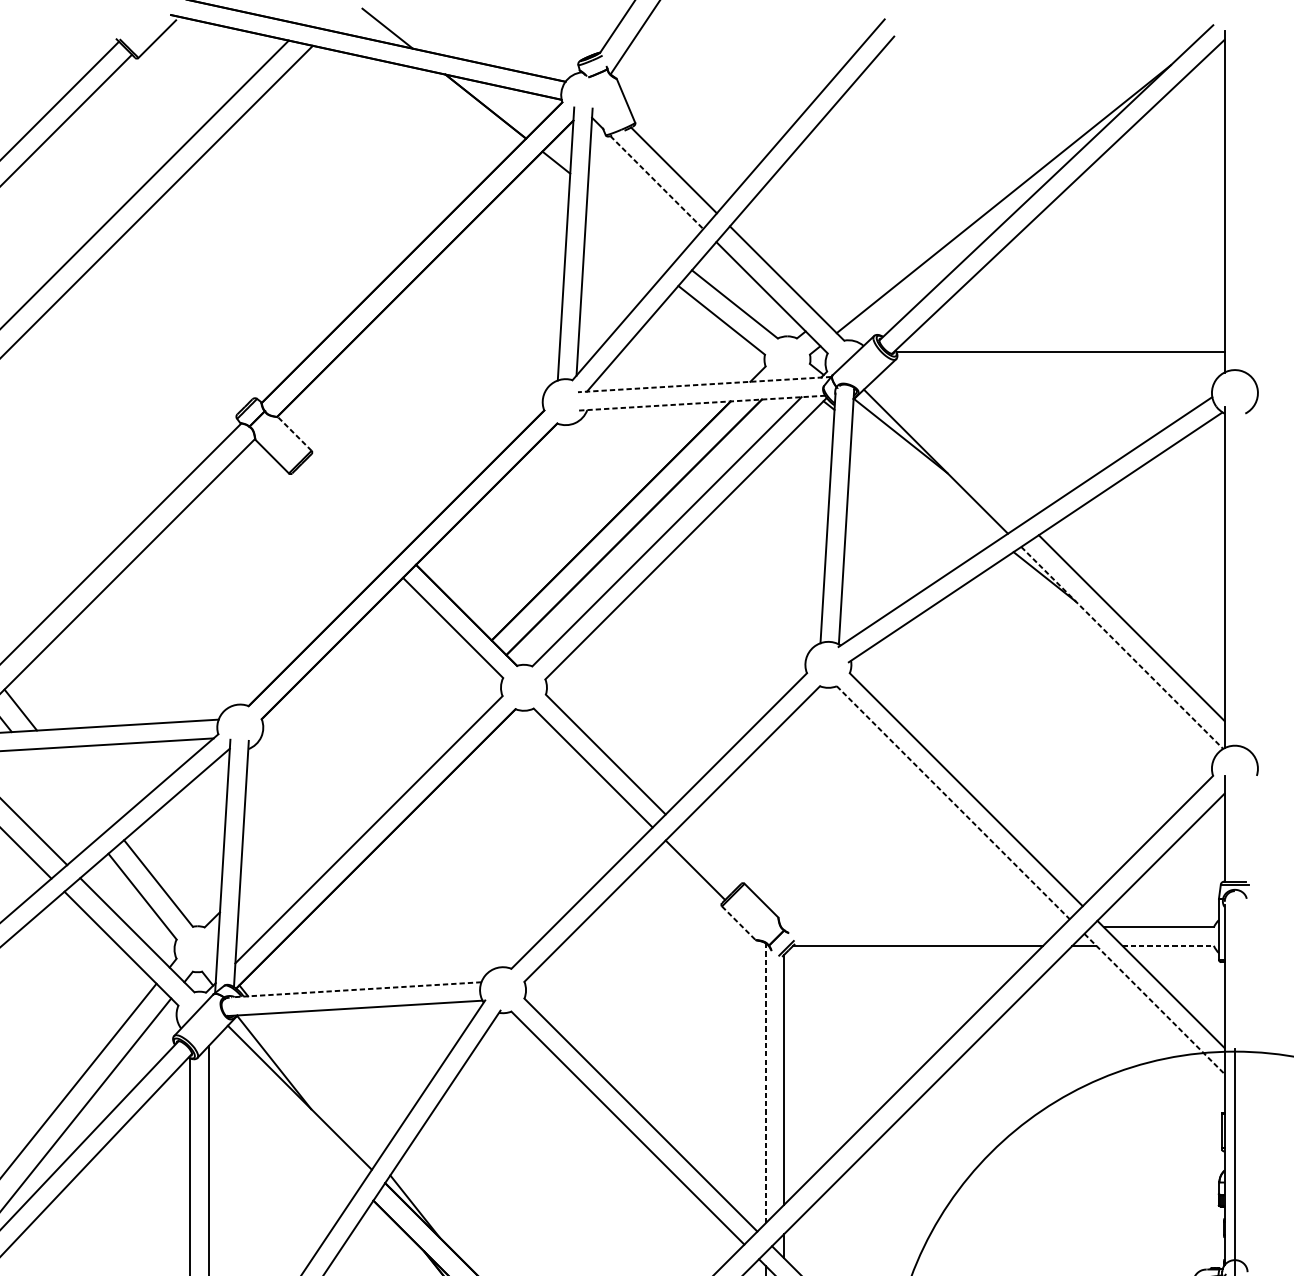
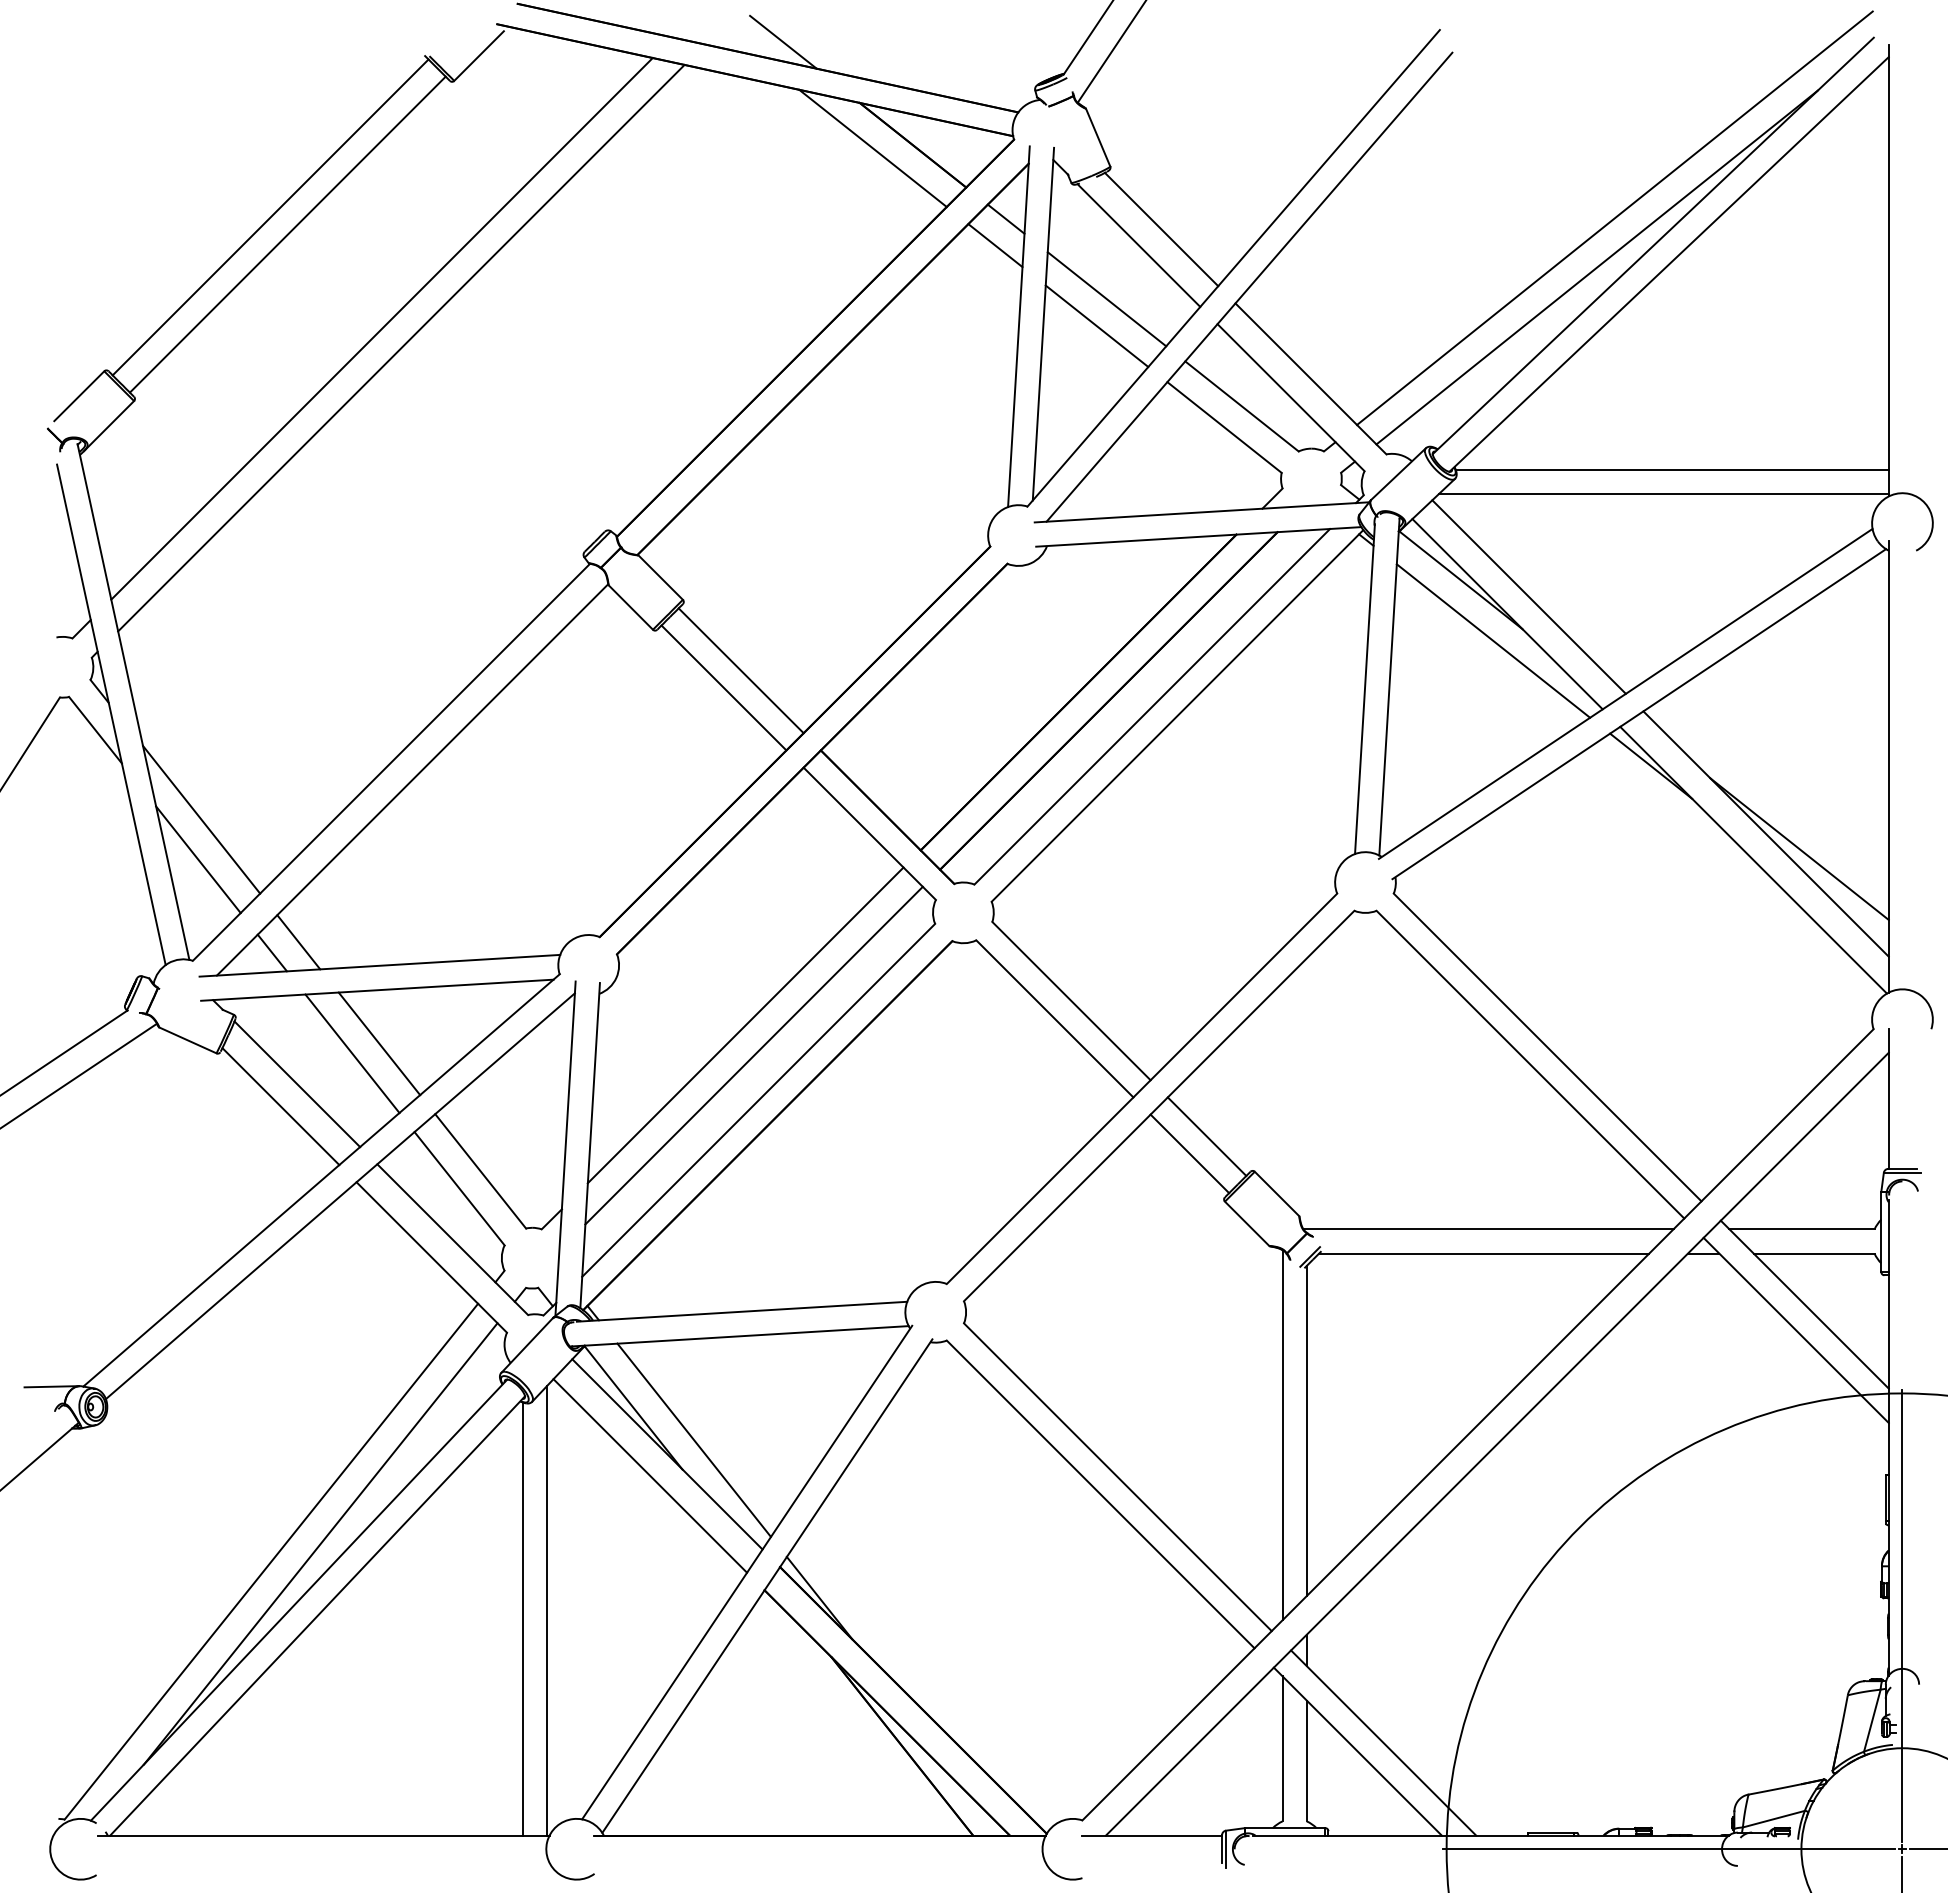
line: (455, 109) -> (872, 148), added
line: (1016, 161) -> (1614, 217), added
line: (548, 182) -> (995, 245), added
line: (656, 182) -> (1138, 245), dashed -> solid
line: (632, 223) -> (1106, 299), added
line: (624, 243) -> (1096, 326), added
line: (1054, 370) -> (1663, 493), added
line: (704, 384) -> (1201, 512), dashed -> solid
line: (701, 402) -> (1198, 536), dashed -> solid
line: (294, 433) -> (660, 577), dashed -> solid
line: (951, 448) -> (1528, 596), added
line: (925, 481) -> (1493, 640), added
line: (355, 504) -> (740, 670), added
line: (342, 517) -> (723, 687), added
line: (1156, 639) -> (1799, 848), added
line: (1122, 648) -> (1753, 860), dashed -> solid
line: (359, 773) -> (745, 1025), added
line: (81, 786) -> (379, 1043), added
line: (61, 794) -> (352, 1053), added
line: (365, 795) -> (753, 1055), added
line: (953, 802) -> (1530, 1064), dashed -> solid
line: (708, 857) -> (1206, 1136), added
line: (739, 923) -> (1247, 1224), dashed -> solid
line: (921, 927) -> (1488, 1229), added
line: (1168, 945) -> (1814, 1253), dashed -> solid
line: (355, 989) -> (741, 1311), dashed -> solid
line: (1154, 1003) -> (1796, 1330), dashed -> solid
line: (765, 1083) -> (1282, 1435), dashed -> solid
line: (319, 1086) -> (693, 1439), added
line: (287, 1113) -> (650, 1475), added

